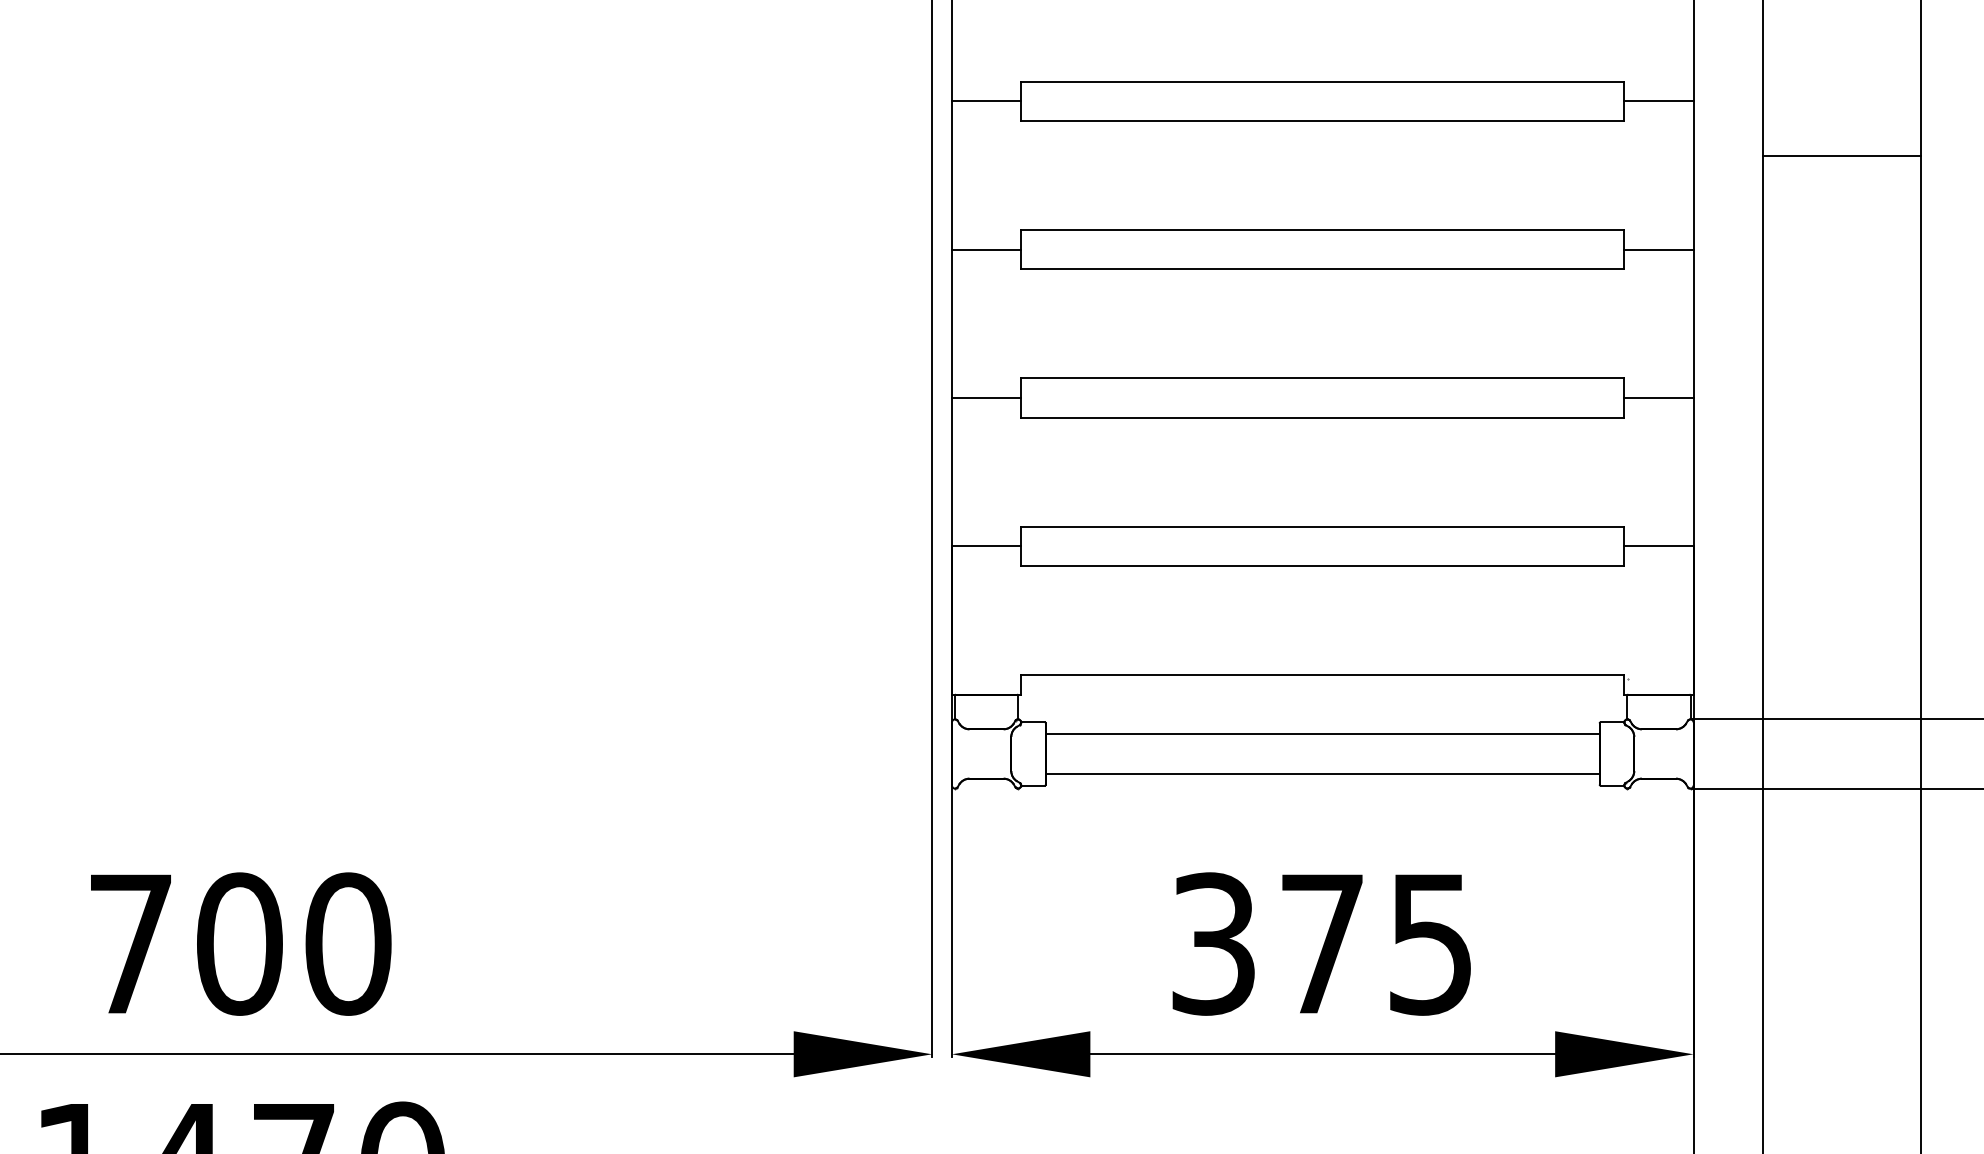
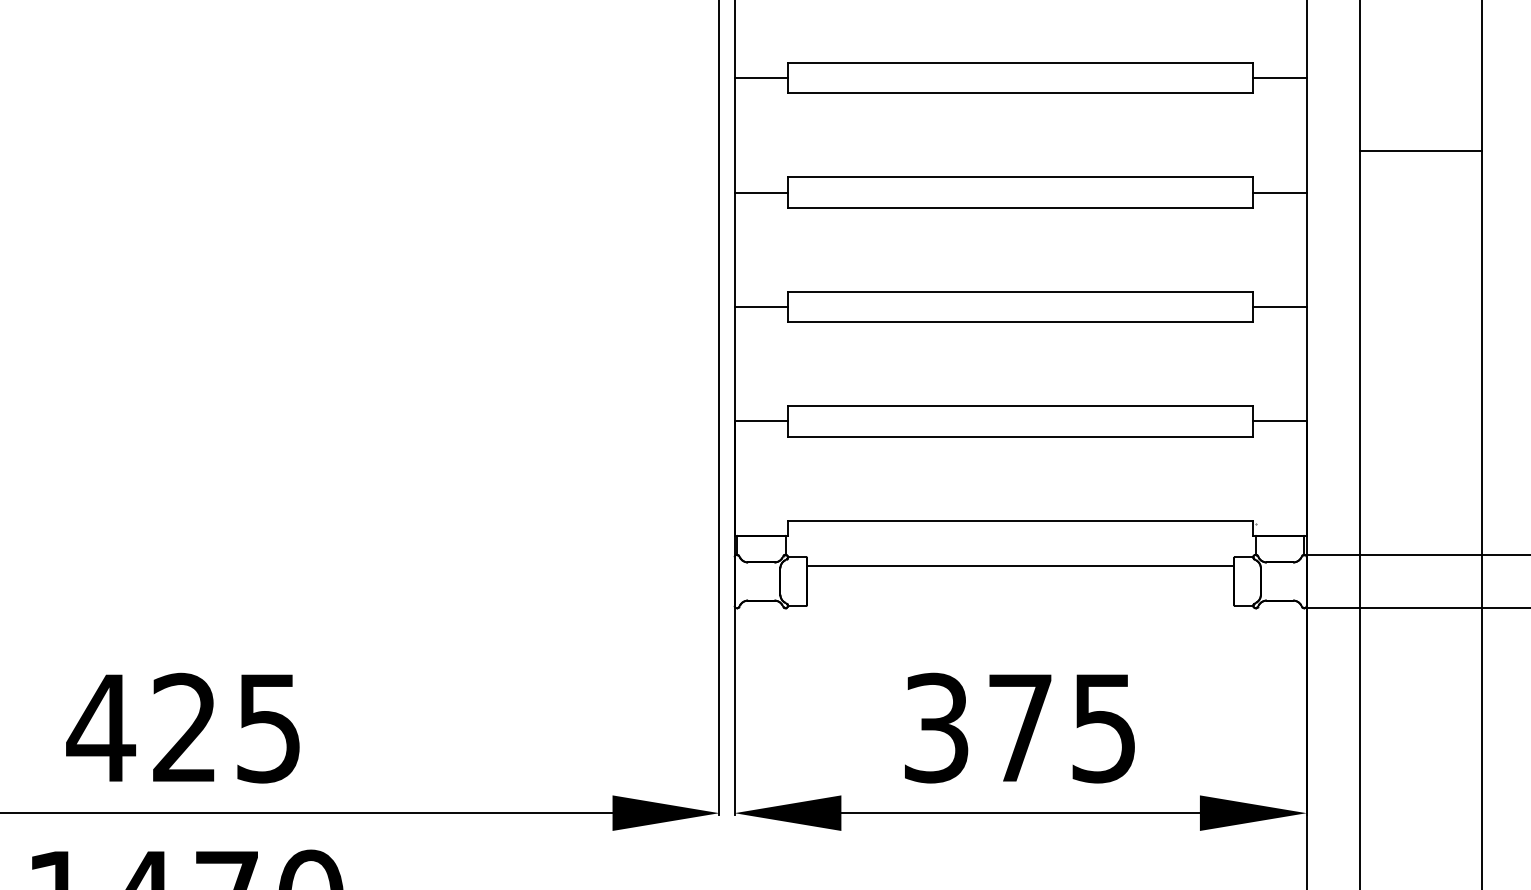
line: (1841, 155) -> (1420, 150), moved
line: (1322, 773) -> (1020, 596), removed
text: (238, 943) -> (184, 727), 700 -> 425

